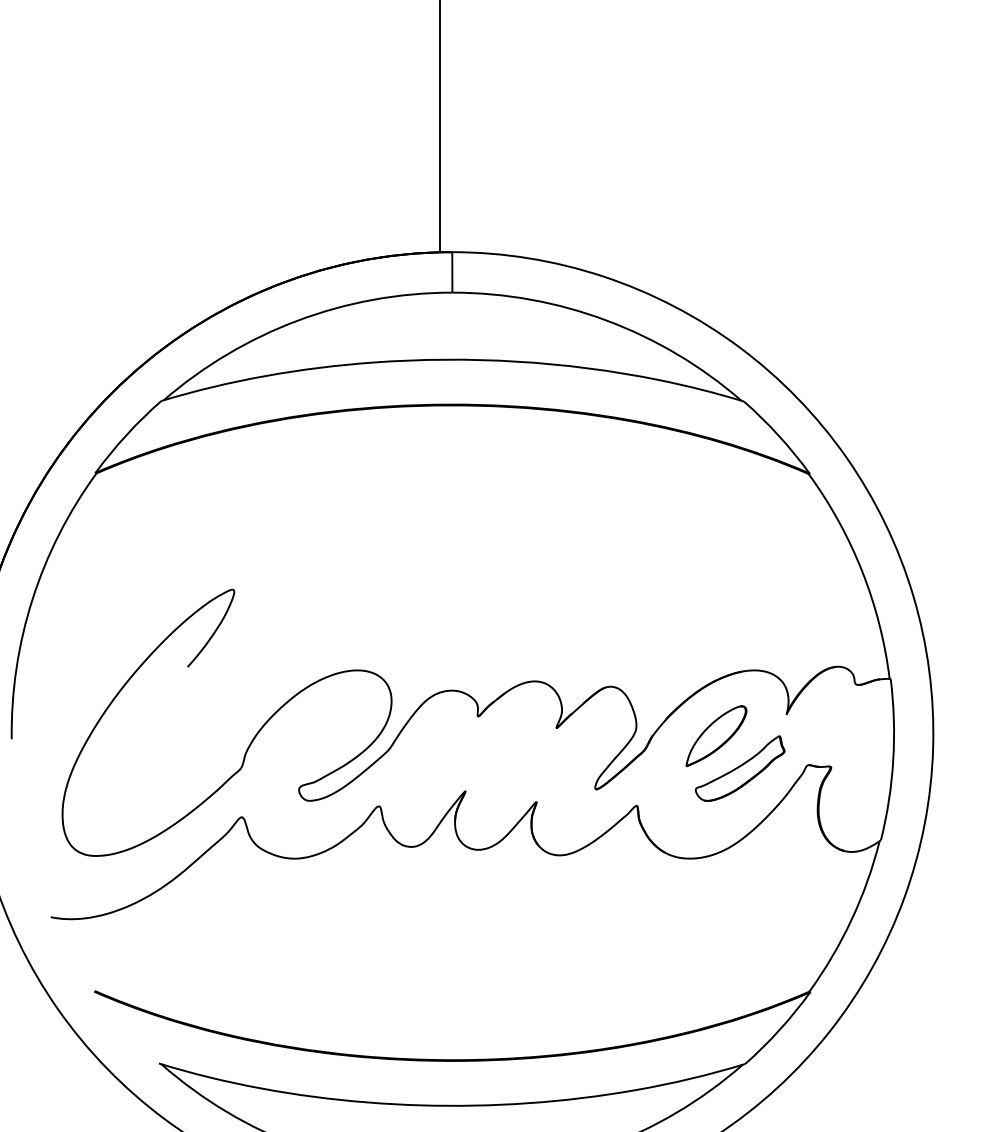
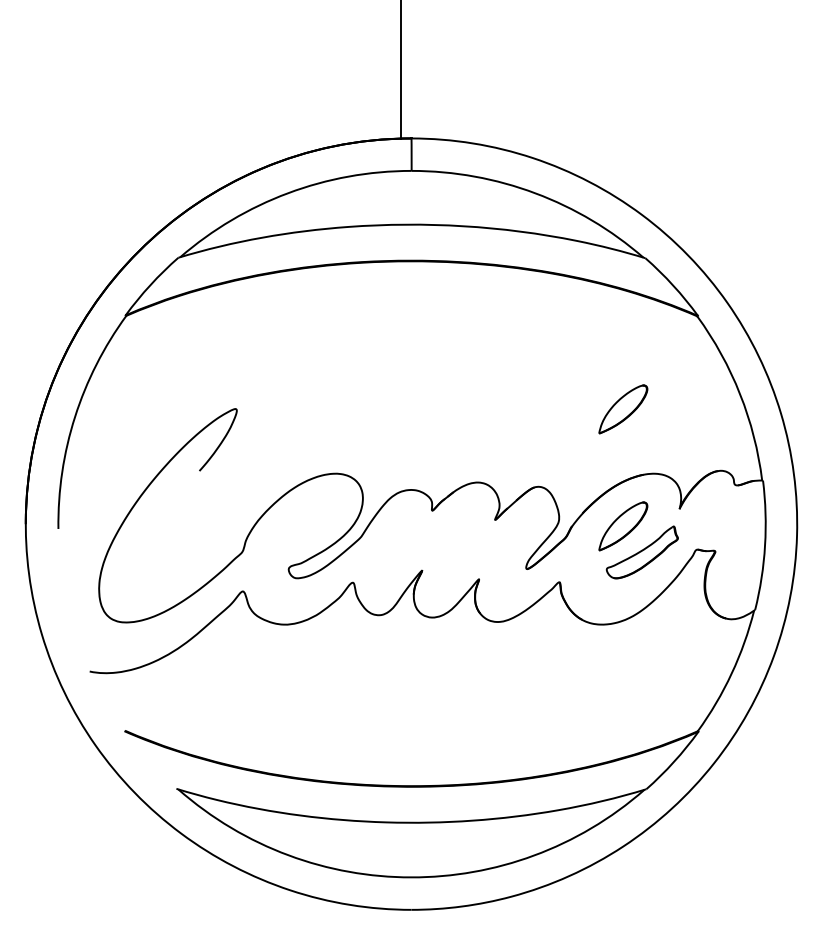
part: (716, 590) -> (623, 409), added

